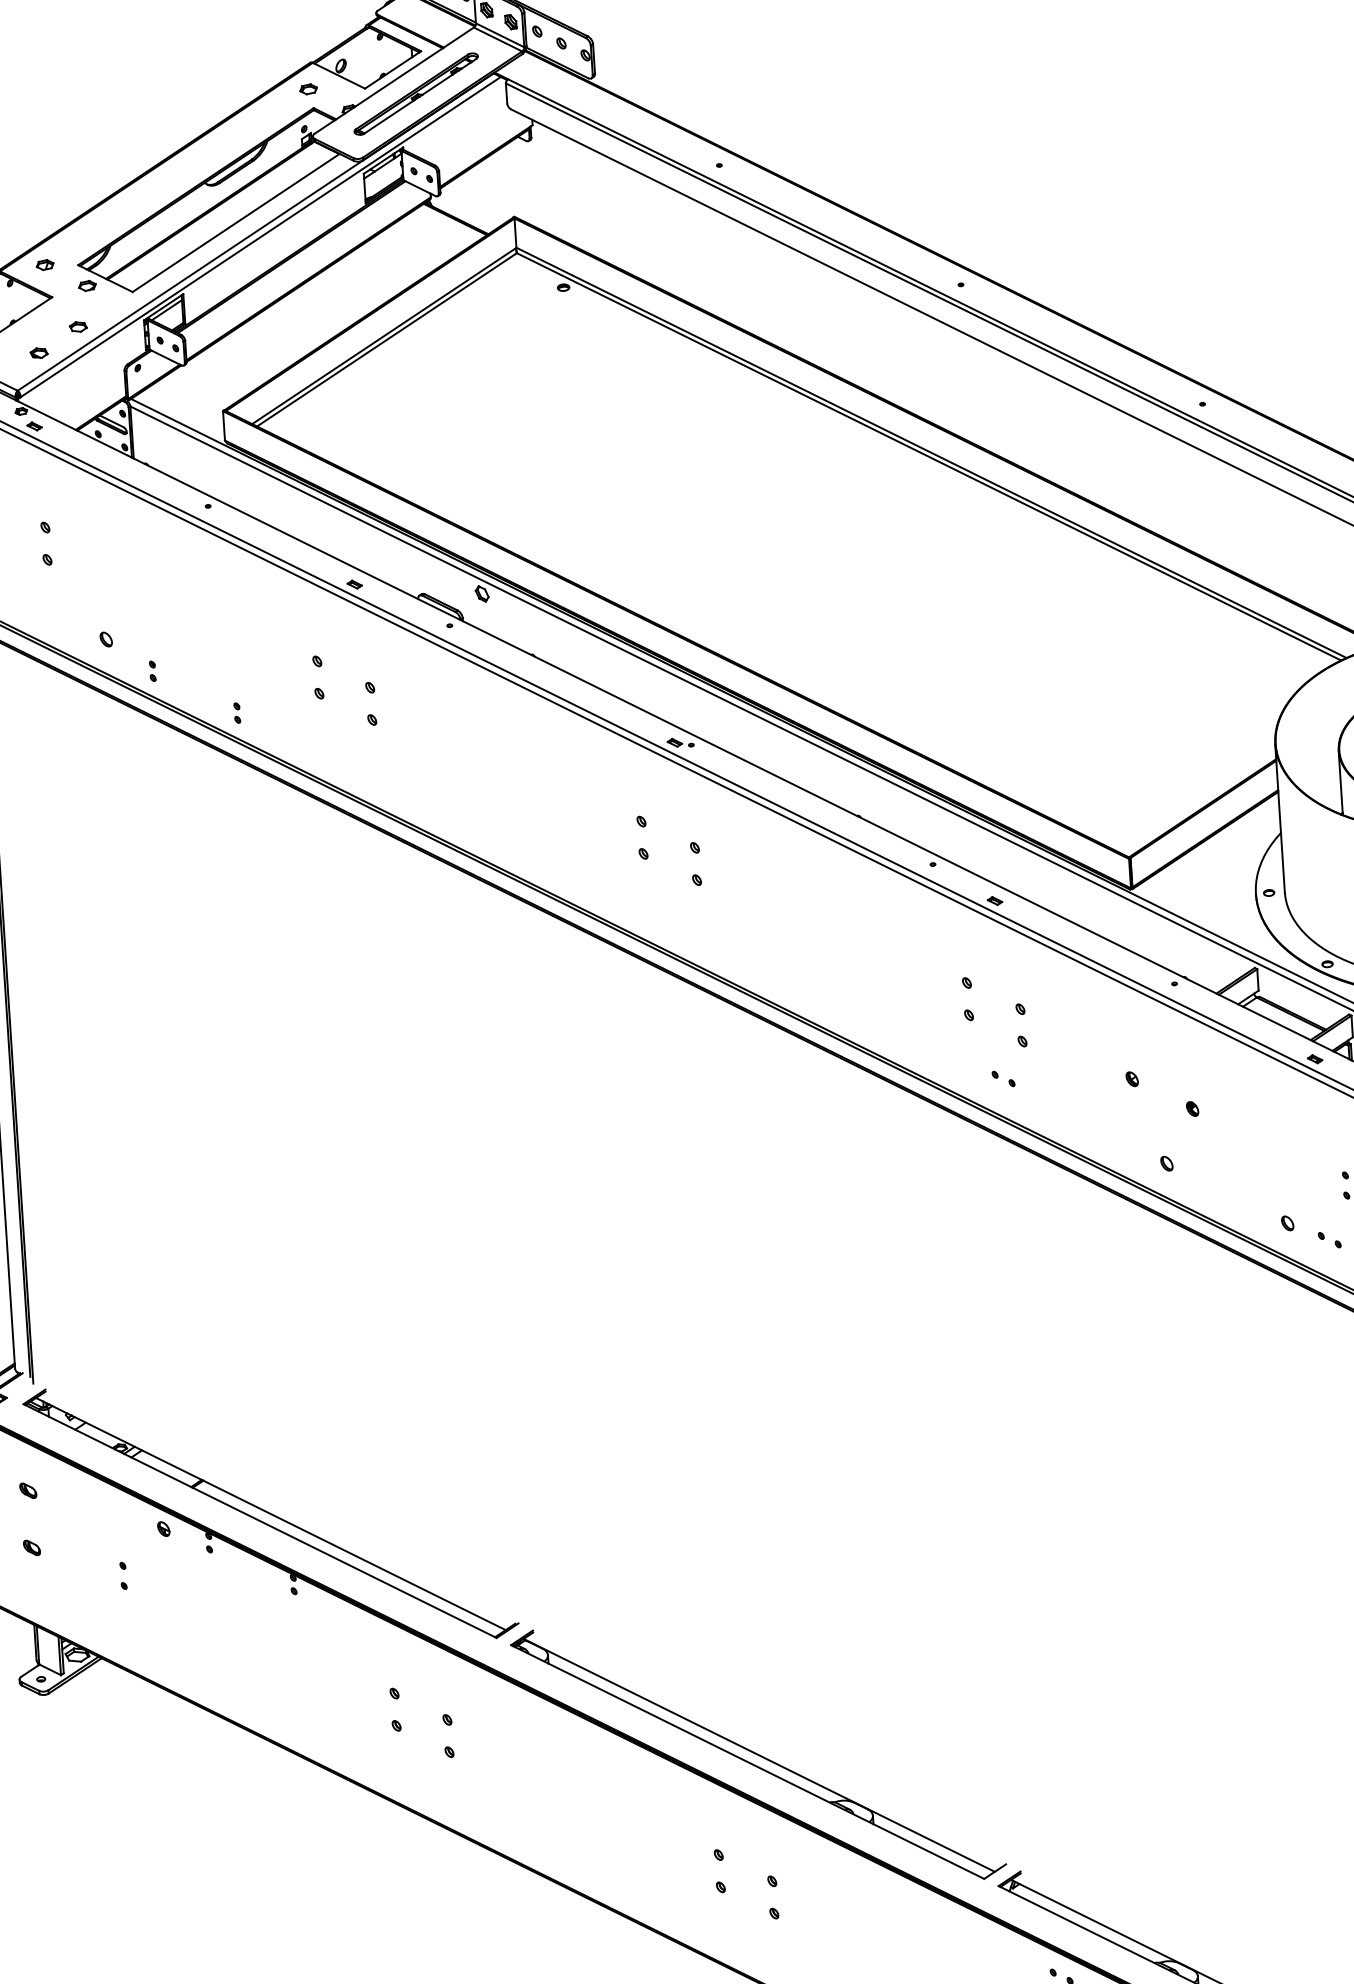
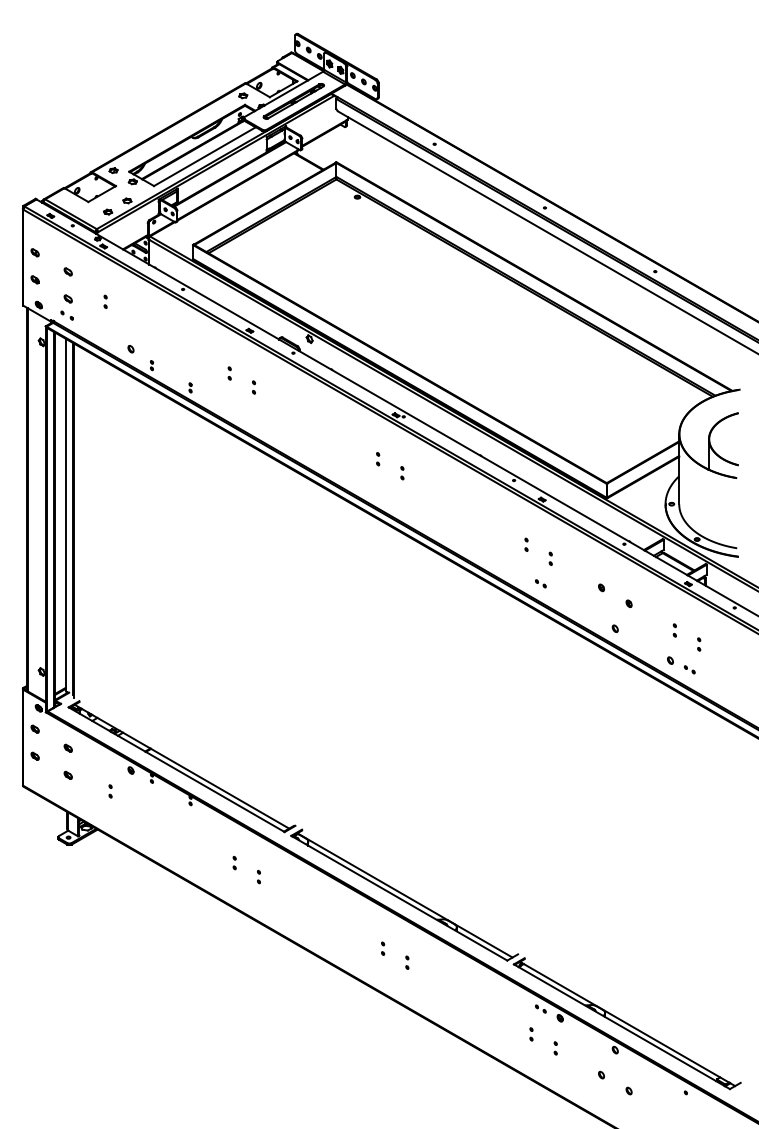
part: (45, 542) -> (105, 301), size x0.62
part: (317, 677) -> (229, 373), size x0.62
part: (370, 703) -> (253, 387), size x0.62
part: (643, 838) -> (378, 459), size x0.62
part: (696, 864) -> (402, 473), size x0.62
part: (967, 997) -> (526, 544), size x0.62
part: (1020, 1024) -> (550, 558), size x0.62
part: (1292, 1159) -> (674, 630), added
part: (394, 1711) -> (234, 863), size x0.62
part: (447, 1737) -> (258, 877), size x0.62
part: (721, 1870) -> (383, 948), size x0.62
part: (773, 1896) -> (407, 962), size x0.62

